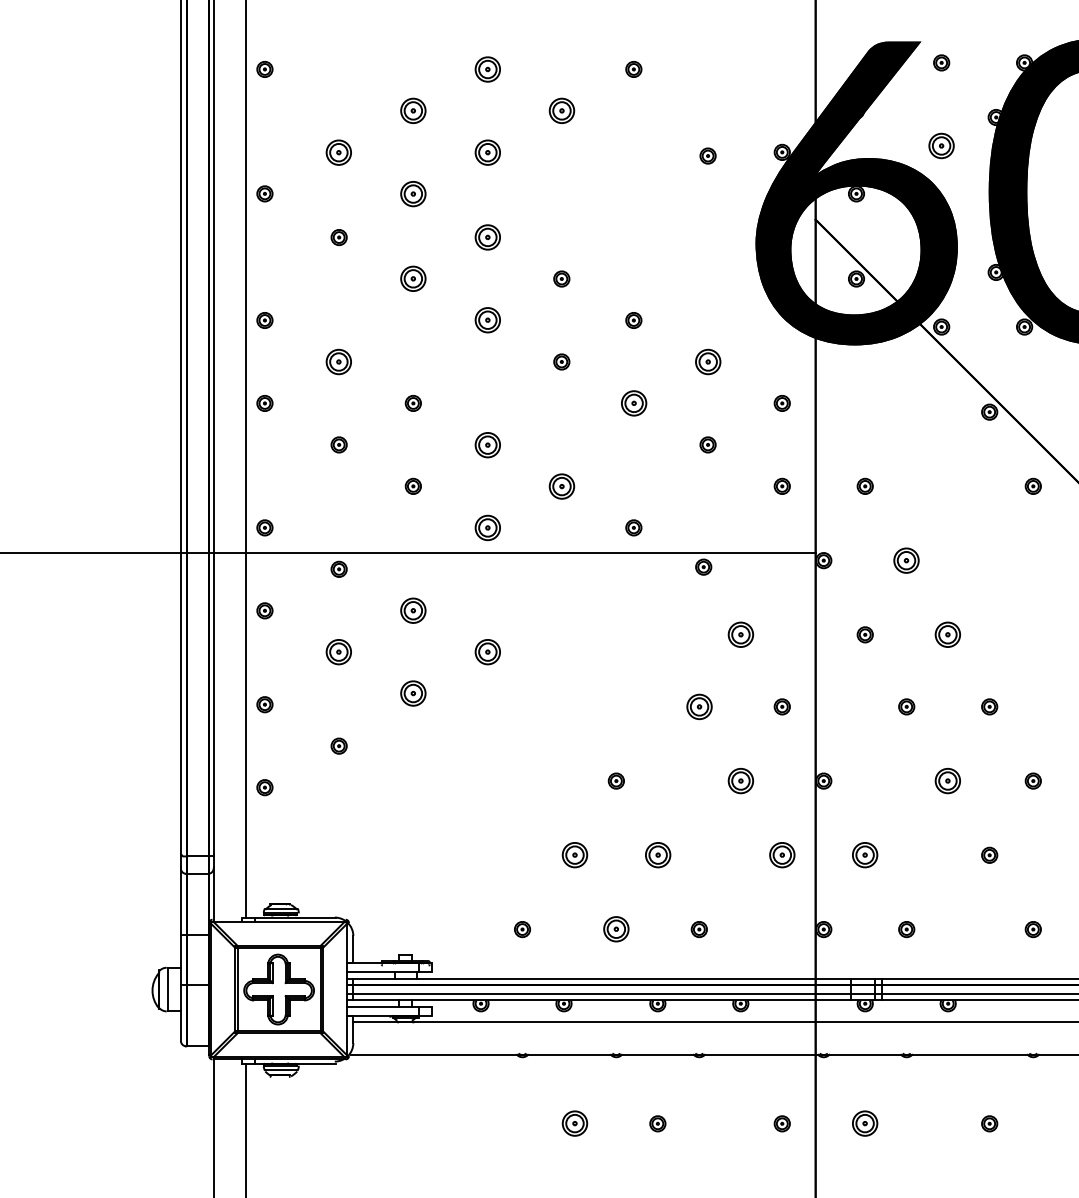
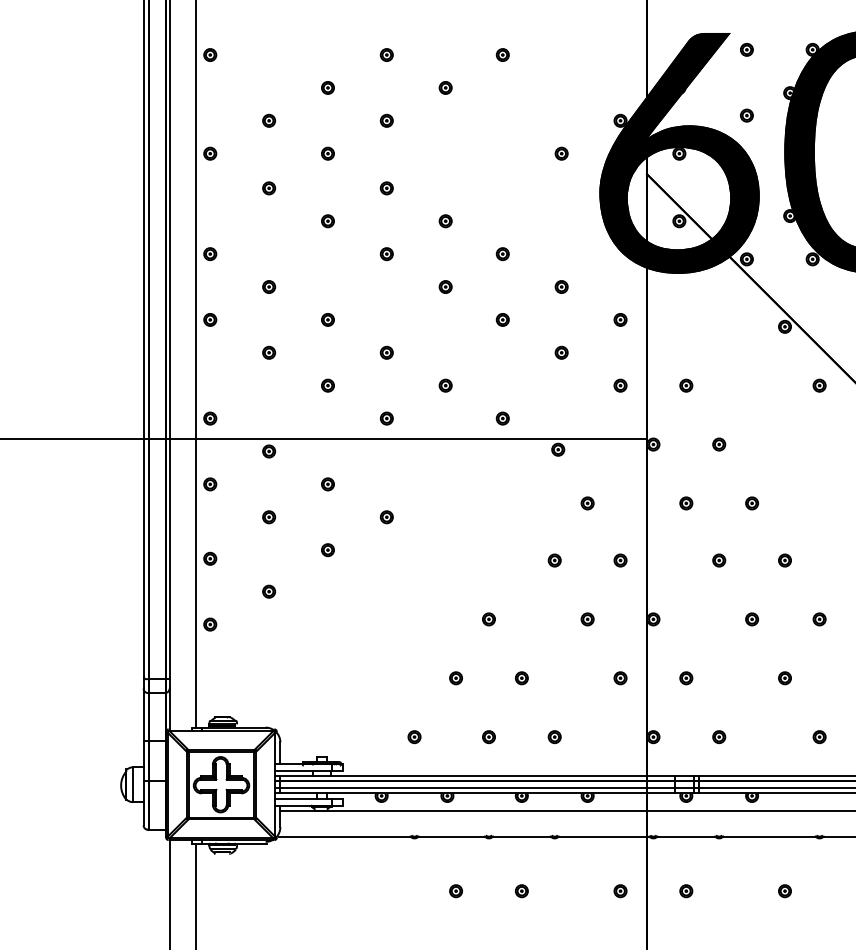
part: (487, 68) -> (386, 54), size x0.62
part: (412, 110) -> (327, 87), size x0.62
part: (561, 110) -> (445, 87), size x0.62
part: (941, 145) -> (746, 115), size x0.62
part: (339, 151) -> (269, 120), size x0.62
part: (487, 151) -> (386, 120), size x0.62
part: (707, 155) -> (561, 153), moved
part: (412, 193) -> (327, 153), size x0.62
part: (487, 237) -> (386, 188), size x0.62
part: (412, 279) -> (327, 221), size x0.62
part: (487, 320) -> (386, 254), size x0.62
part: (339, 361) -> (269, 286), size x0.62
part: (707, 361) -> (561, 286), size x0.62
part: (633, 402) -> (502, 319), size x0.62
part: (487, 444) -> (386, 352), size x0.62
part: (561, 486) -> (445, 385), size x0.62
part: (487, 527) -> (386, 418), size x0.62
part: (907, 560) -> (719, 444), size x0.62
part: (412, 610) -> (327, 484), size x0.62
part: (740, 634) -> (587, 503), size x0.62
part: (948, 634) -> (752, 503), size x0.62
part: (339, 652) -> (269, 517), size x0.62
part: (487, 652) -> (386, 517), size x0.62
part: (412, 694) -> (327, 550), size x0.62
part: (699, 706) -> (554, 560), size x0.62
part: (740, 781) -> (587, 619), size x0.62
part: (948, 781) -> (752, 619), size x0.62
part: (574, 855) -> (455, 678), size x0.62
part: (657, 855) -> (521, 678), size x0.62
part: (782, 855) -> (620, 678), size x0.62
part: (865, 855) -> (686, 678), size x0.62
part: (615, 930) -> (488, 737), size x0.62
part: (574, 1124) -> (455, 891), size x0.62
part: (865, 1124) -> (686, 891), size x0.62

